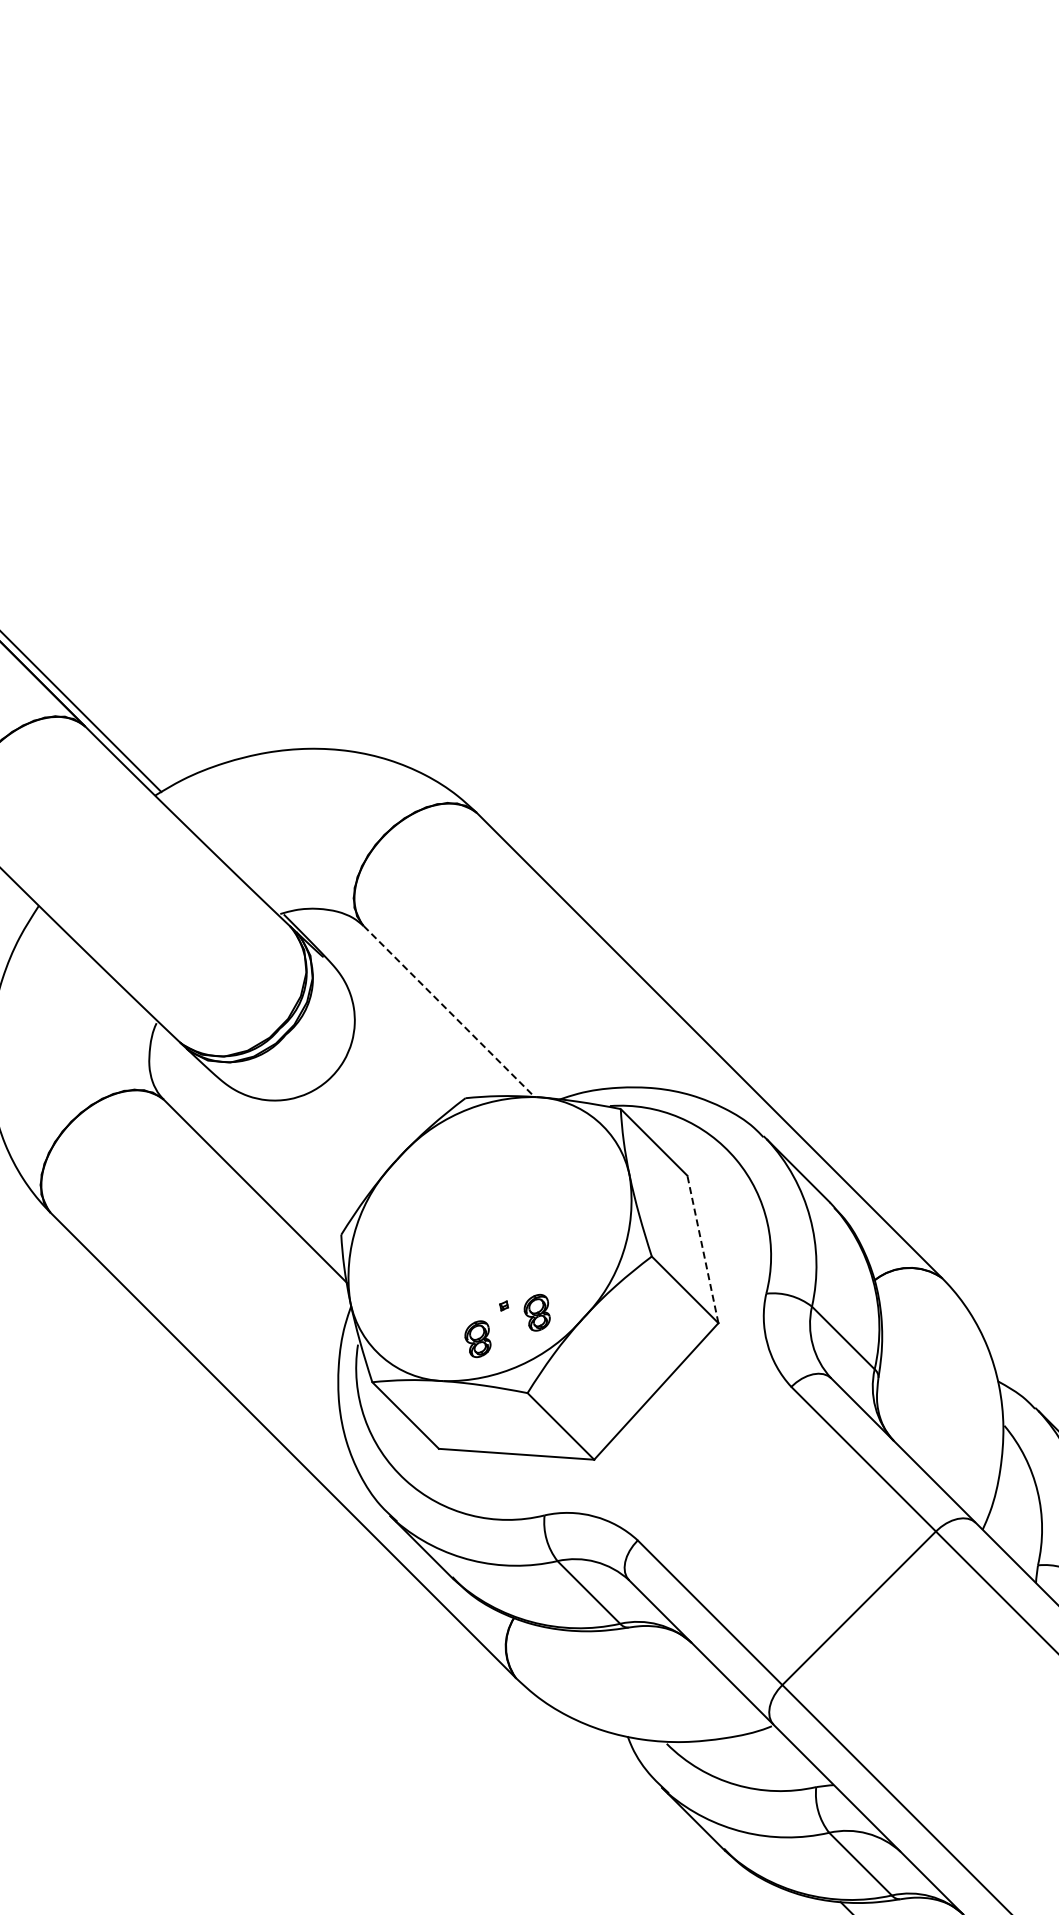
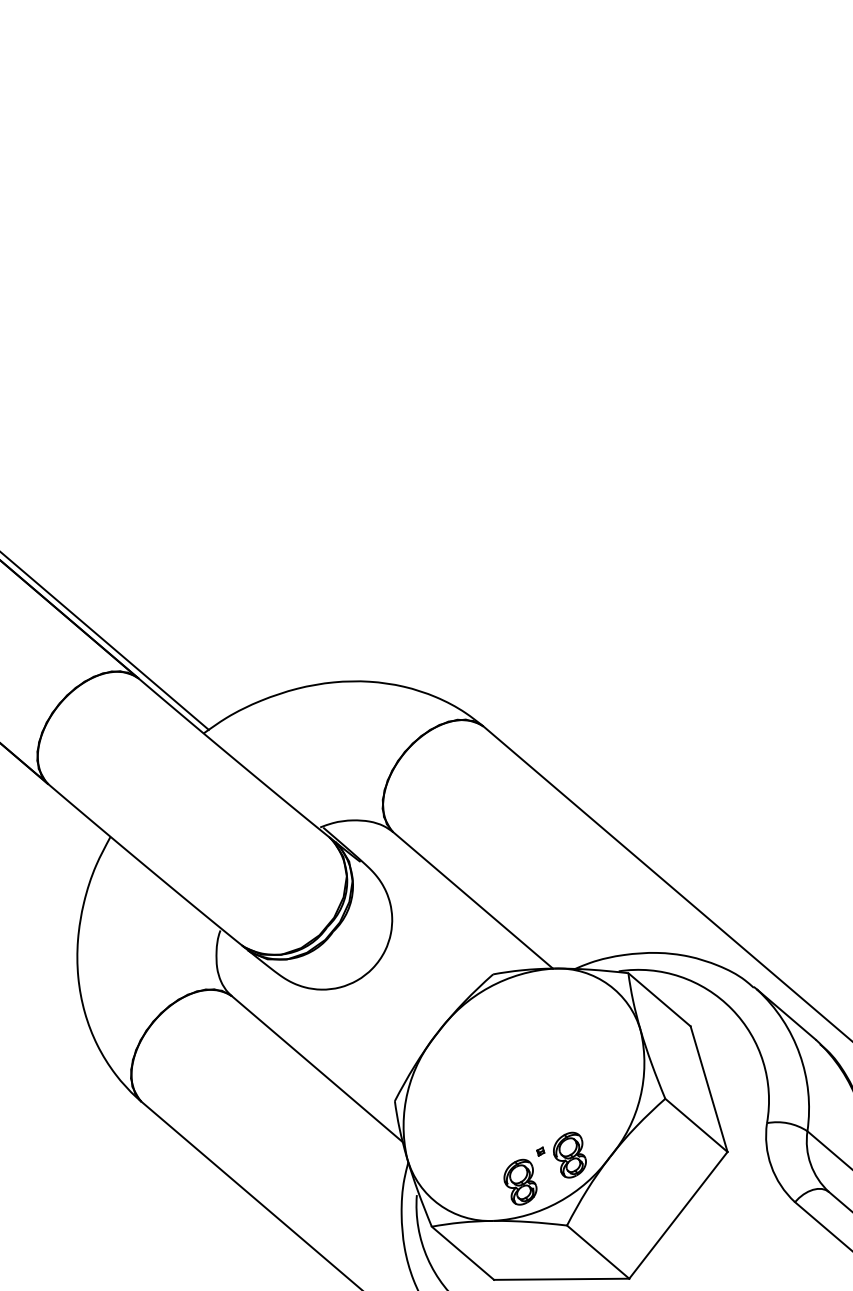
line: (449, 1011) -> (473, 900), dashed -> solid
line: (702, 1248) -> (708, 1088), dashed -> solid
part: (537, 1312) -> (570, 1155), size x1.43
part: (477, 1338) -> (519, 1181), size x1.43

